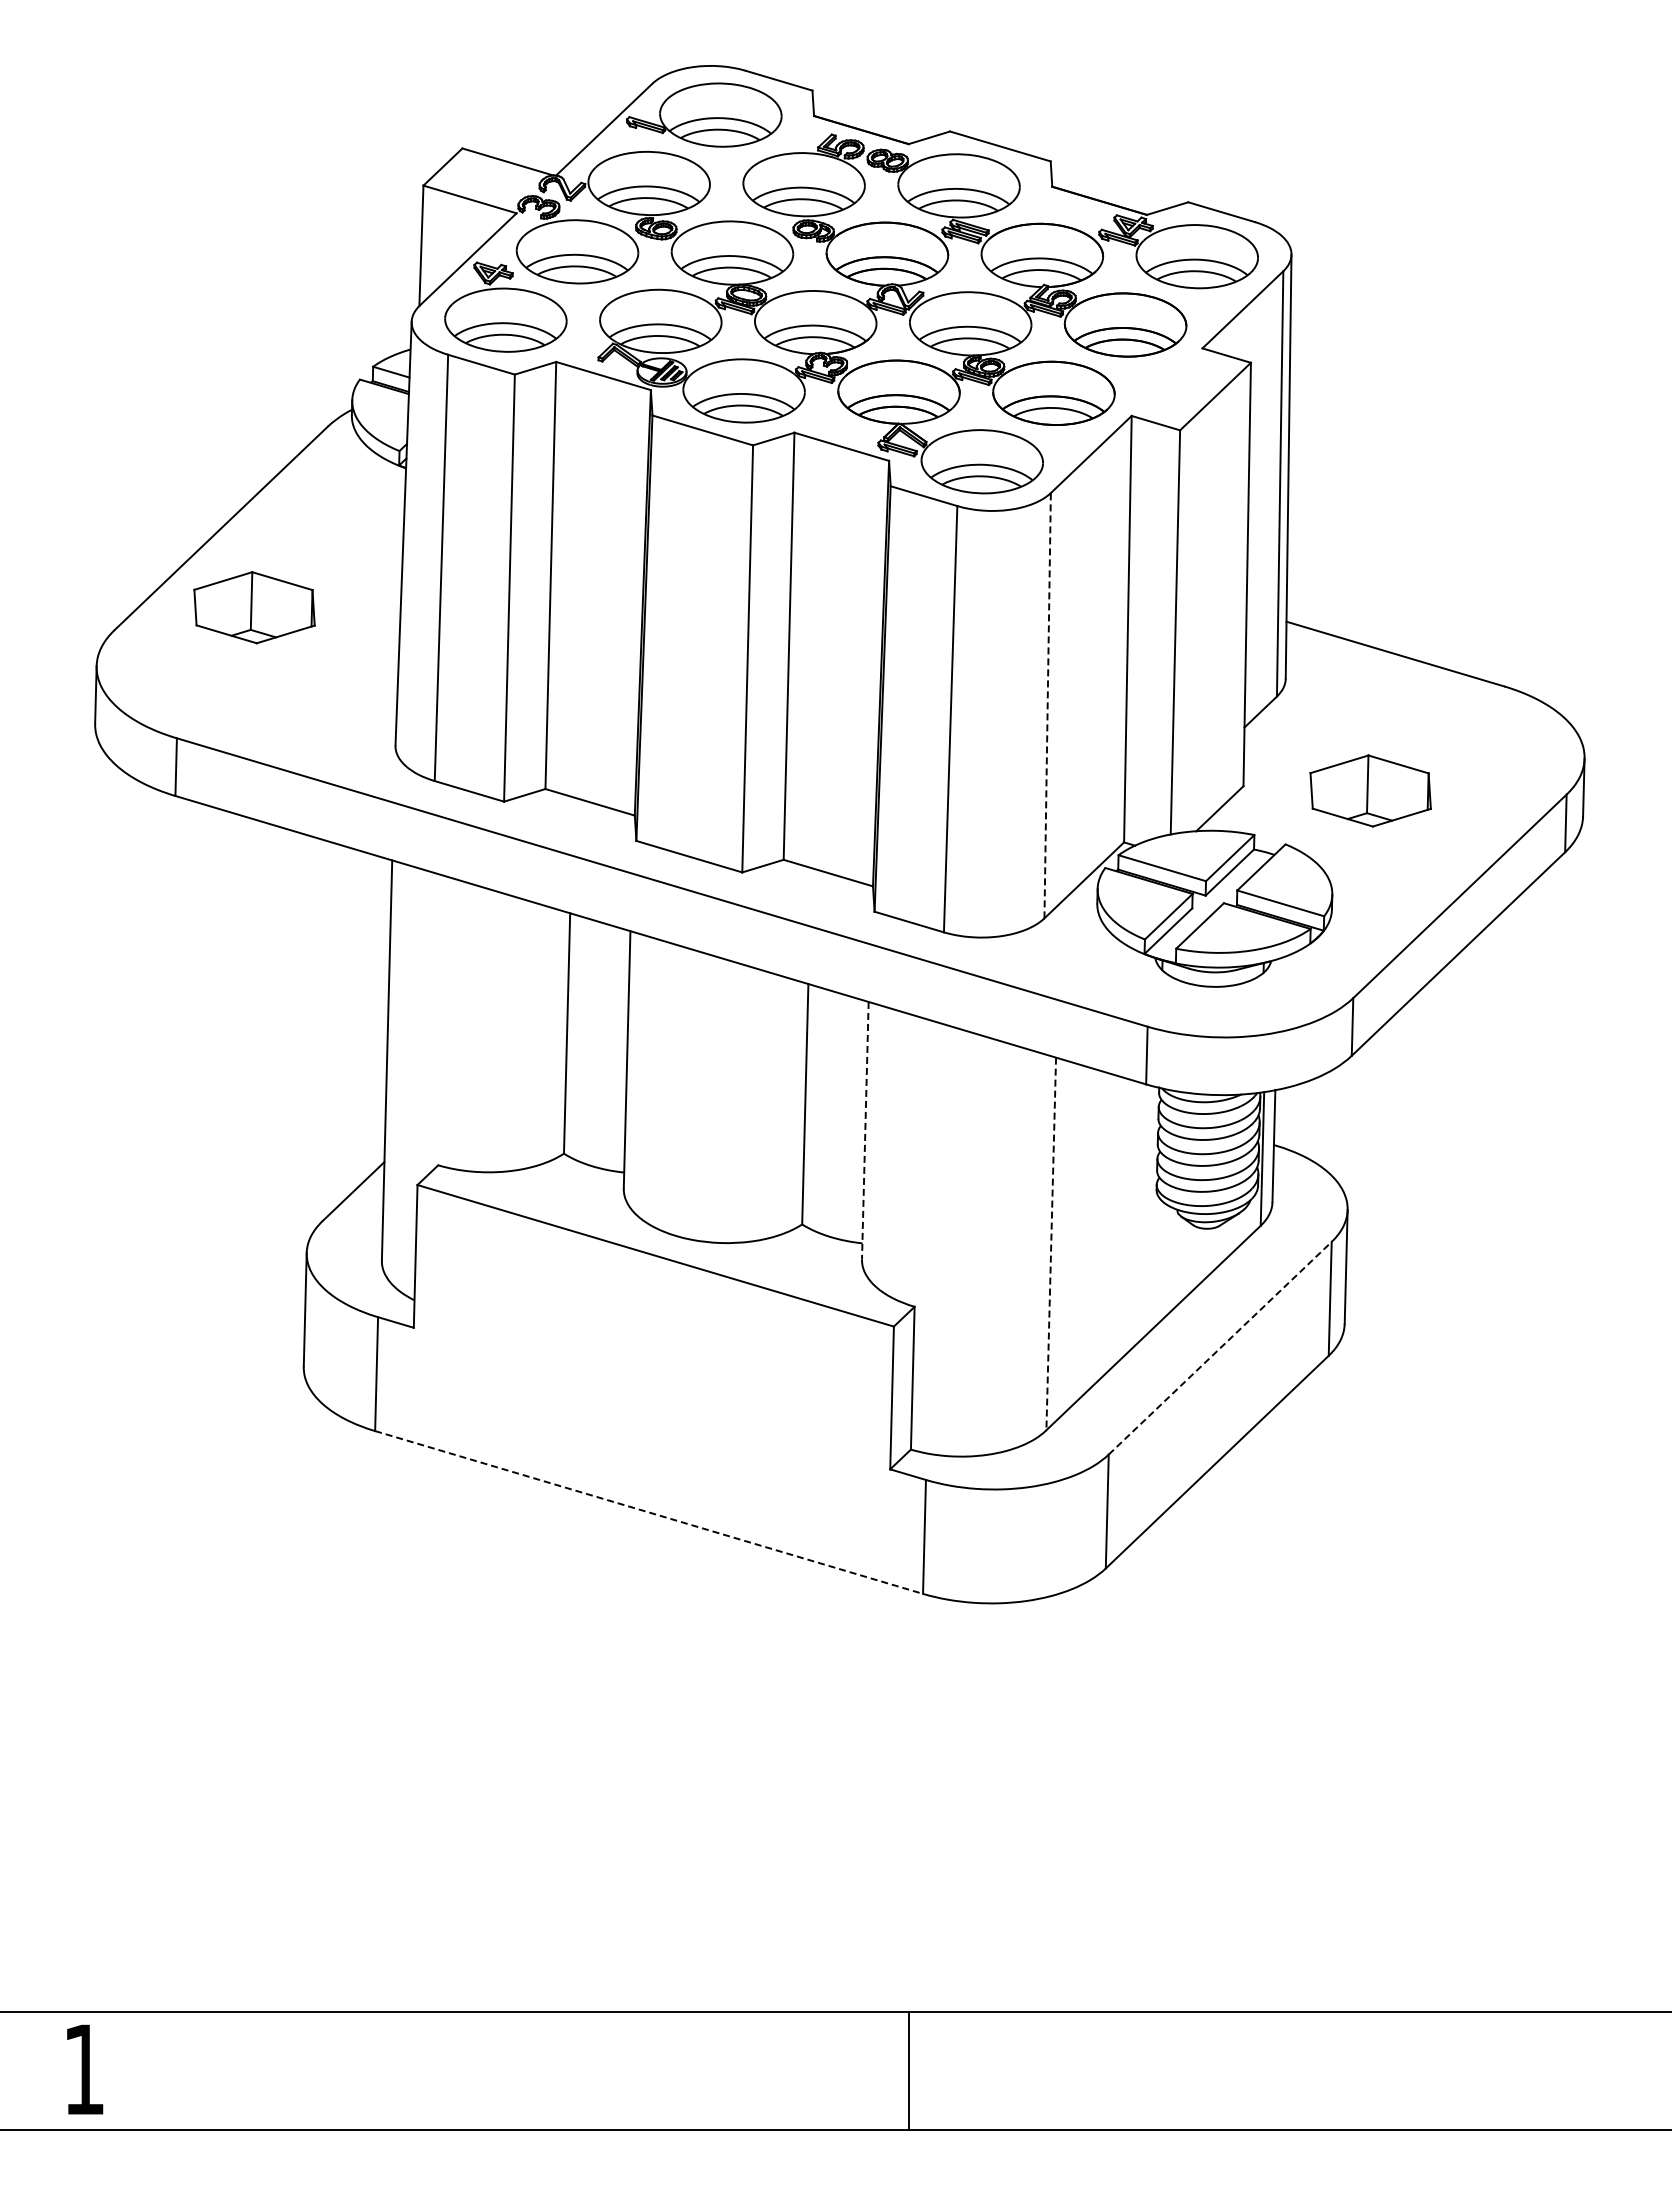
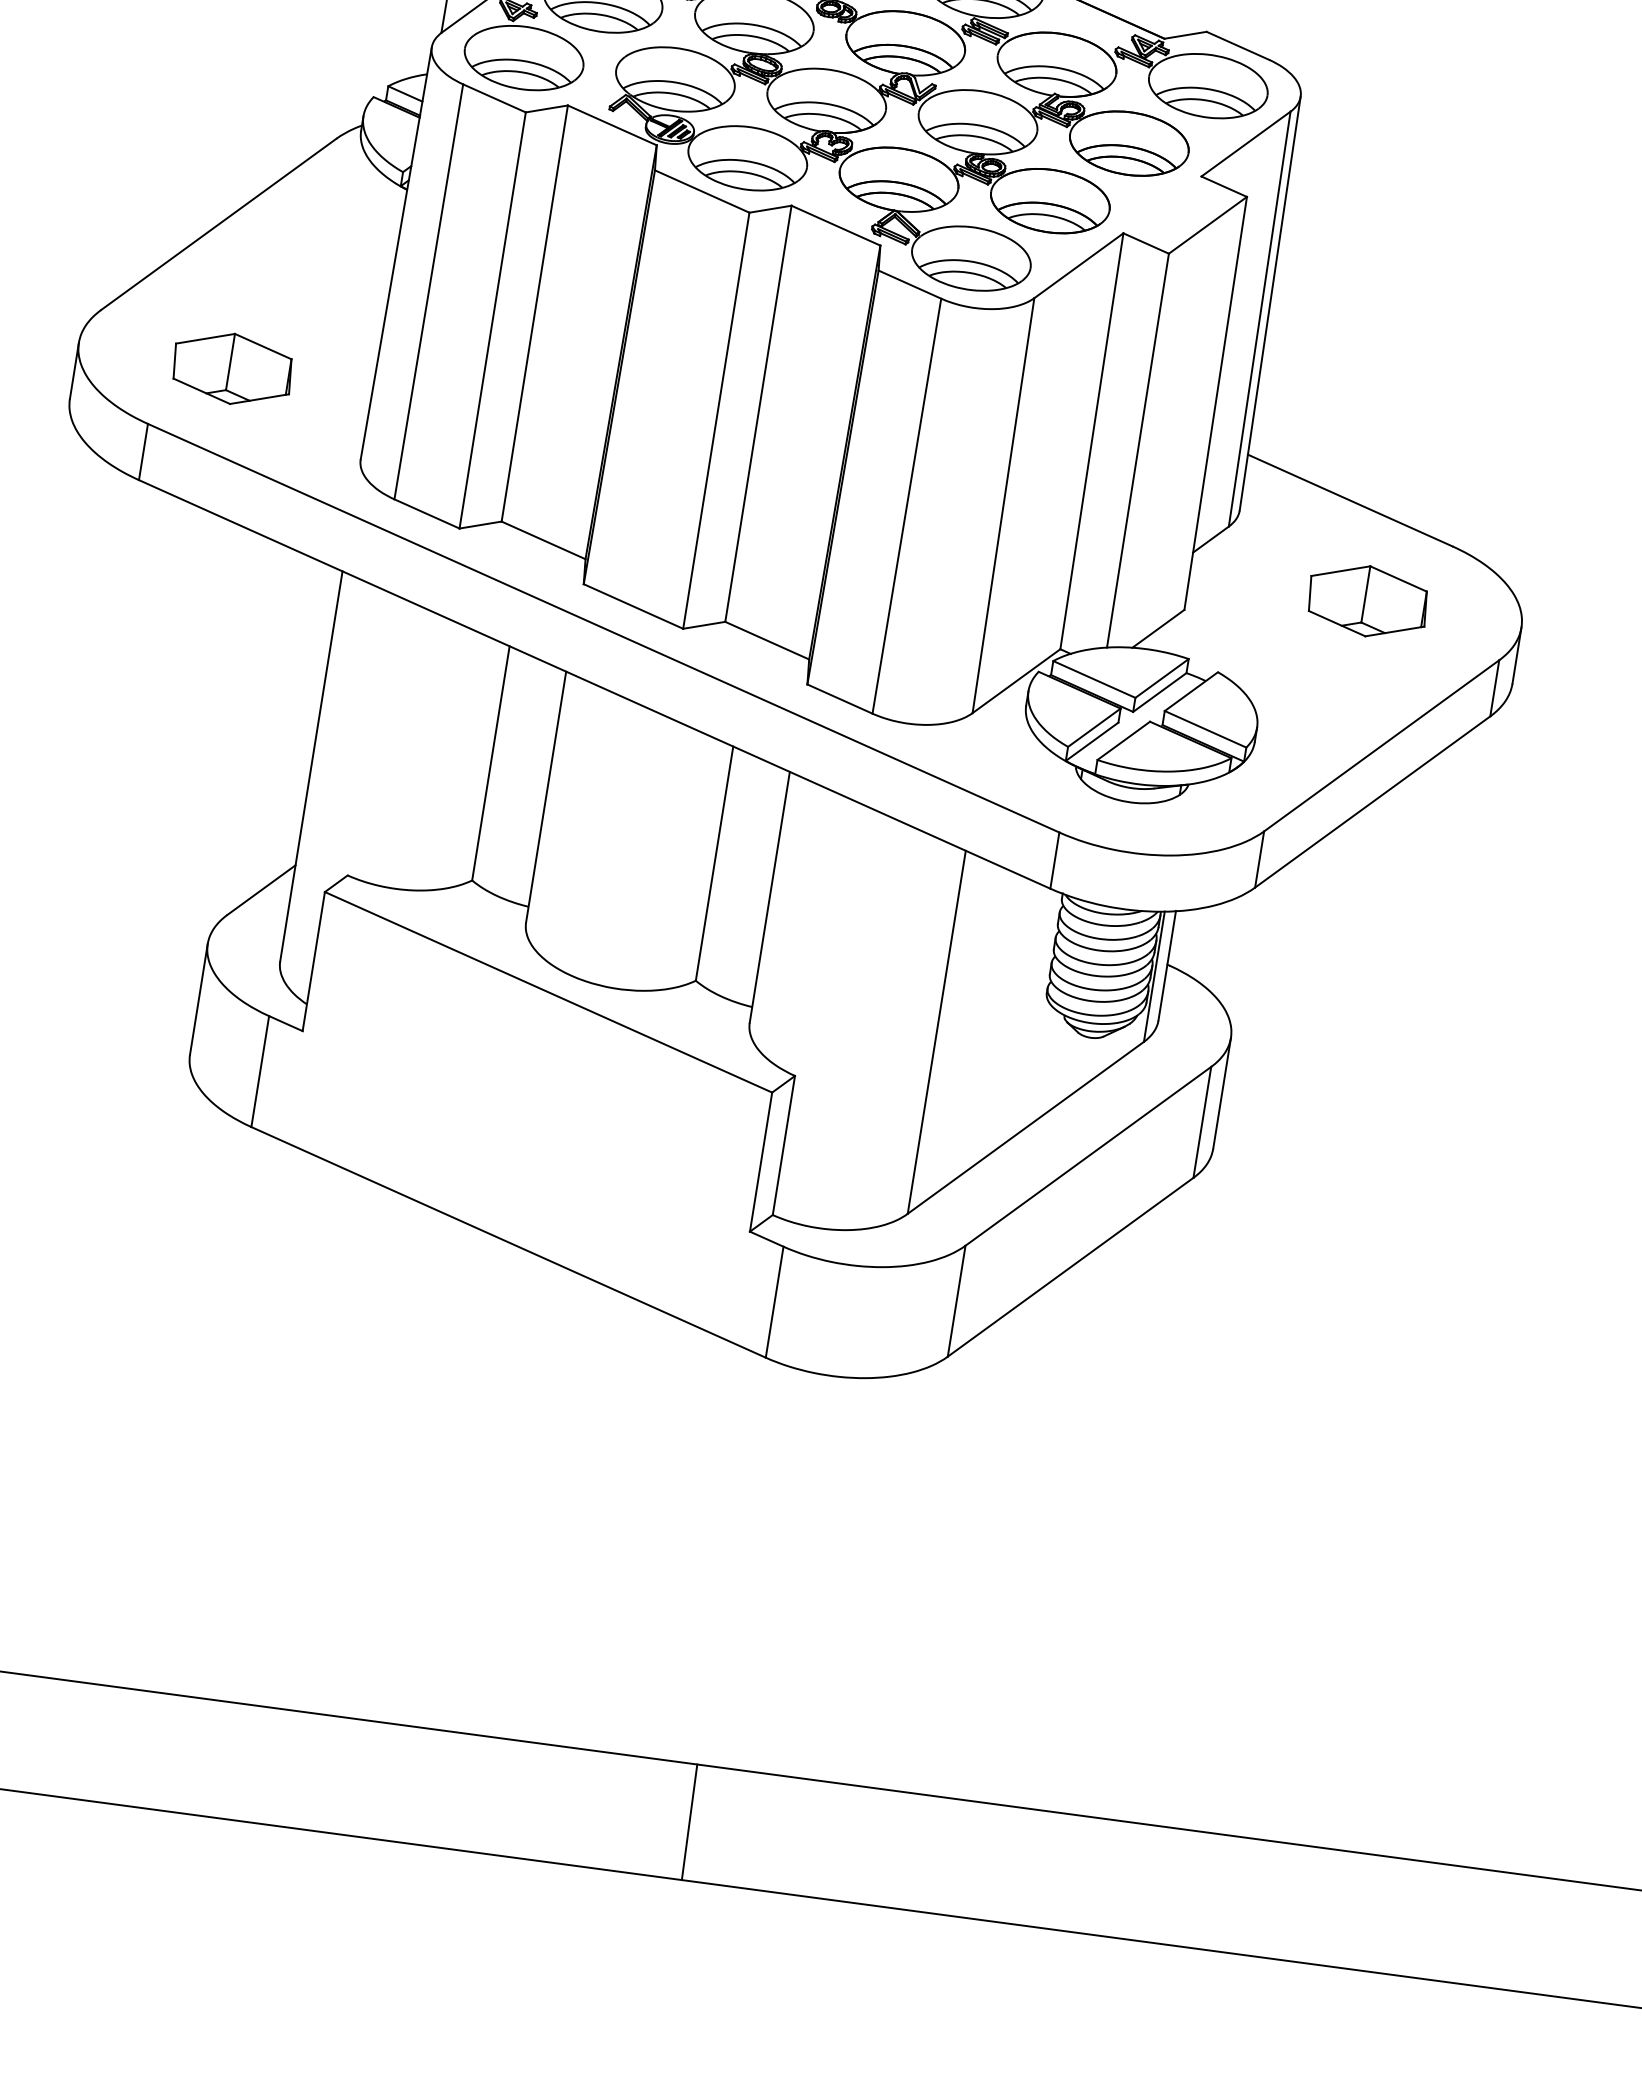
part: (254, 607) -> (232, 368), moved
line: (1047, 705) -> (1003, 505), dashed -> solid
part: (1370, 790) -> (1367, 600), moved
line: (865, 1130) -> (769, 897), dashed -> solid
line: (1051, 1244) -> (936, 1032), dashed -> solid
line: (1220, 1347) -> (1088, 1155), dashed -> solid
line: (649, 1512) -> (508, 1242), dashed -> solid

